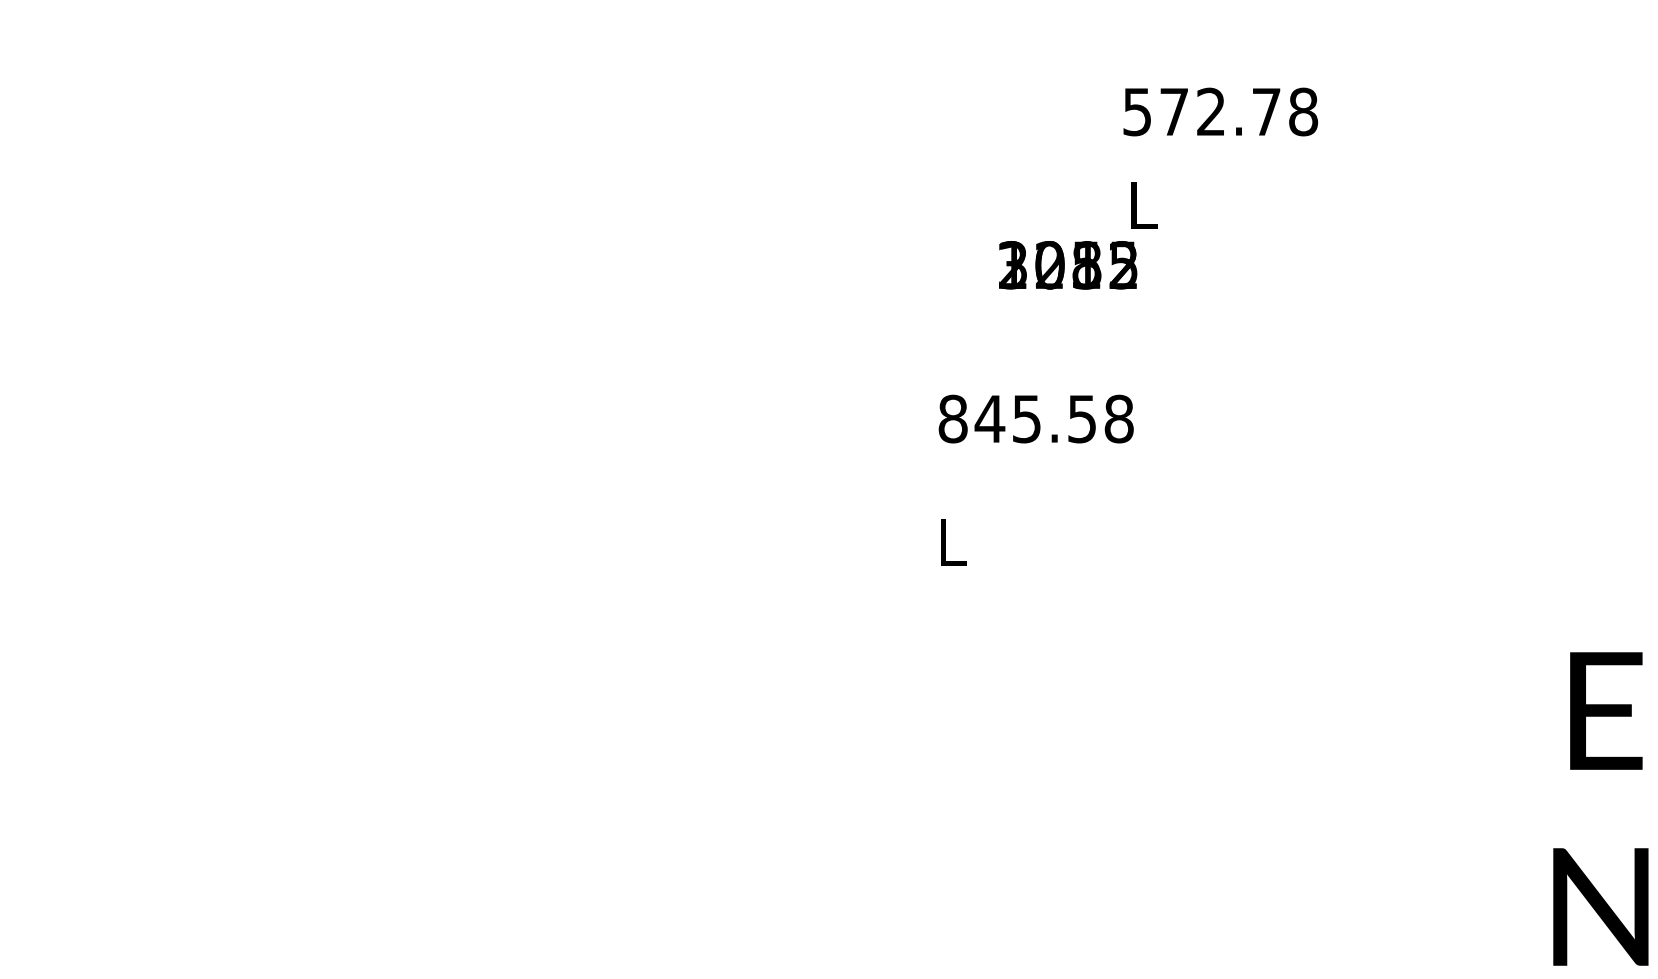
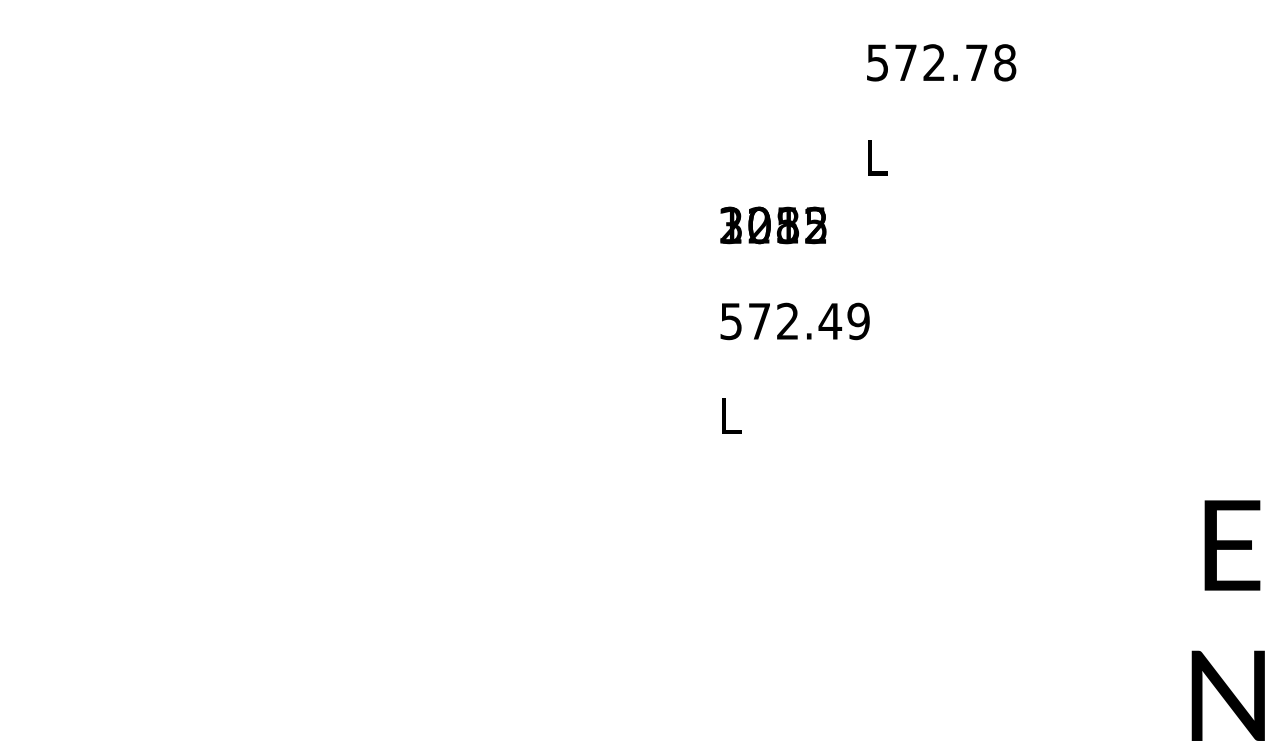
text: (1220, 111) -> (941, 62), moved
text: (1068, 265) -> (773, 225), moved
text: (1035, 419) -> (794, 321), 845.58 -> 572.49

